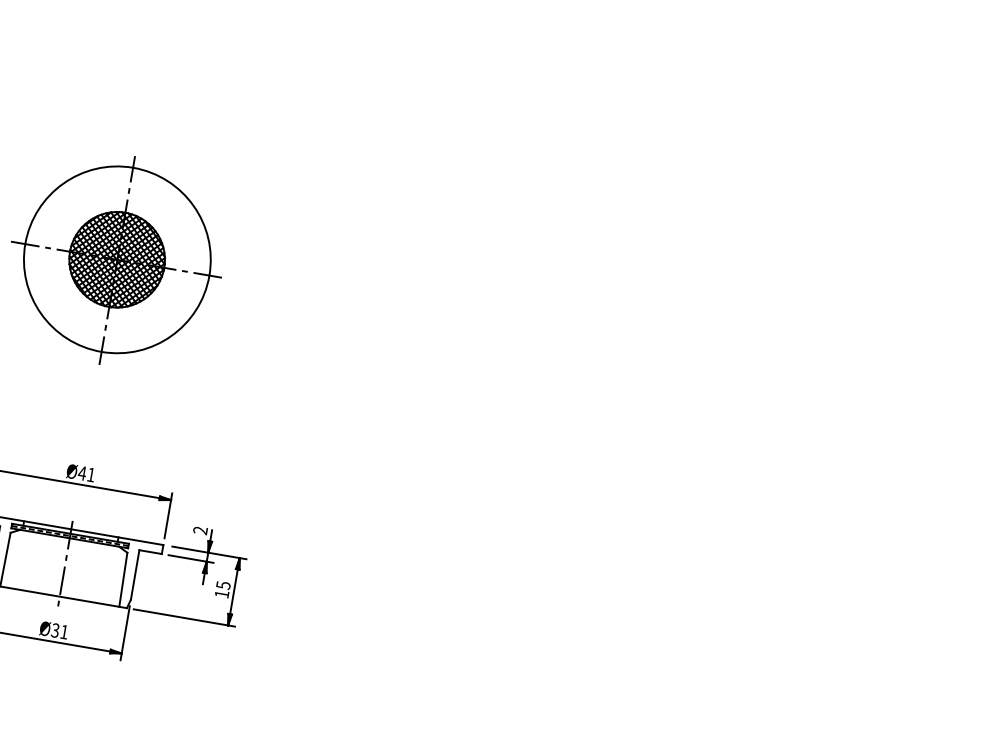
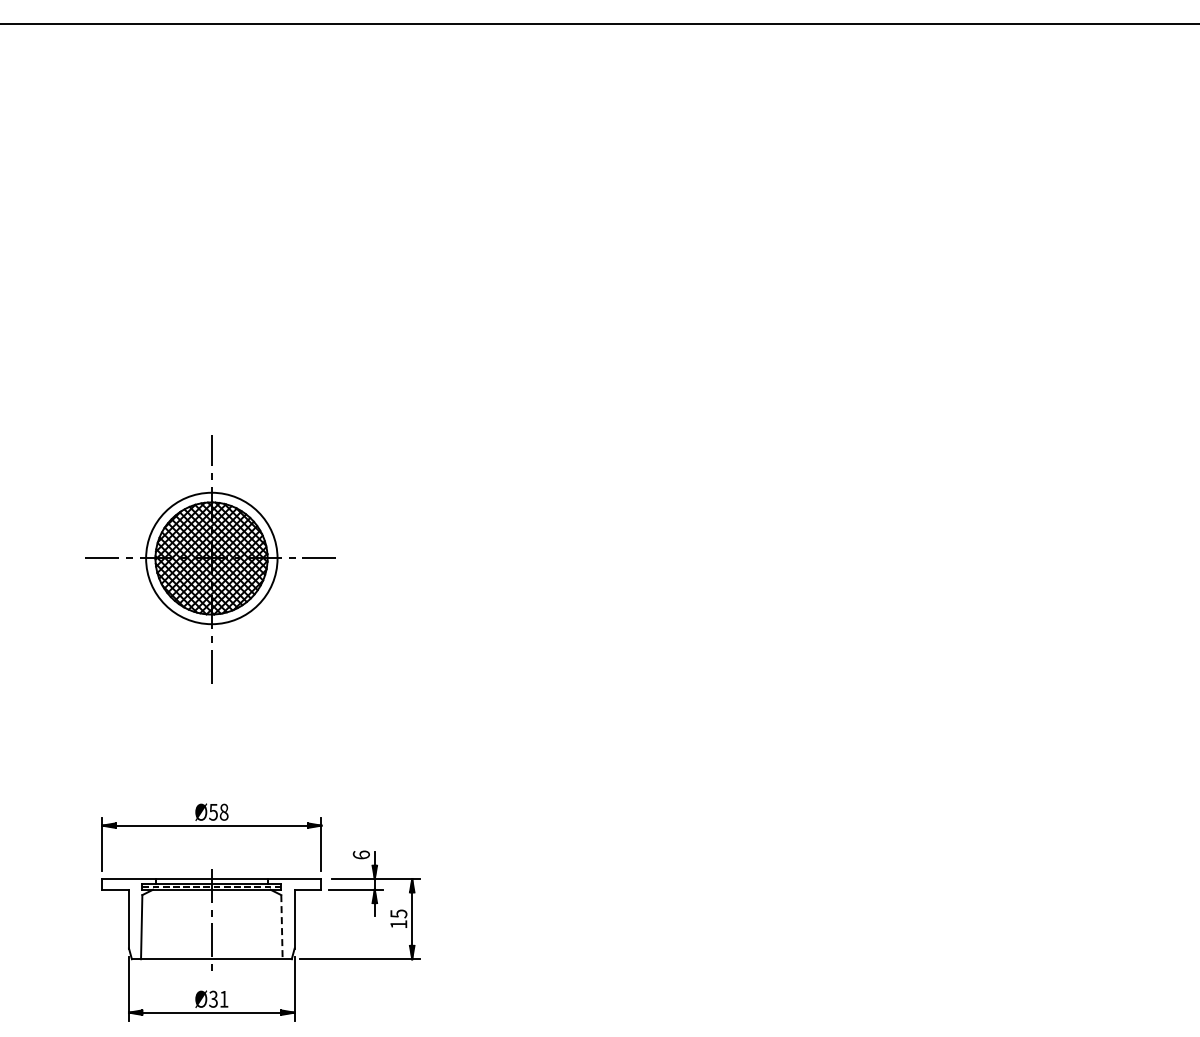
circle: (117, 259) -> (211, 558), size x0.6
text: (86, 473) -> (218, 811), Ø41 -> Ø58
text: (199, 530) -> (360, 854), 2 -> 6
line: (122, 580) -> (281, 927), solid -> dashed

